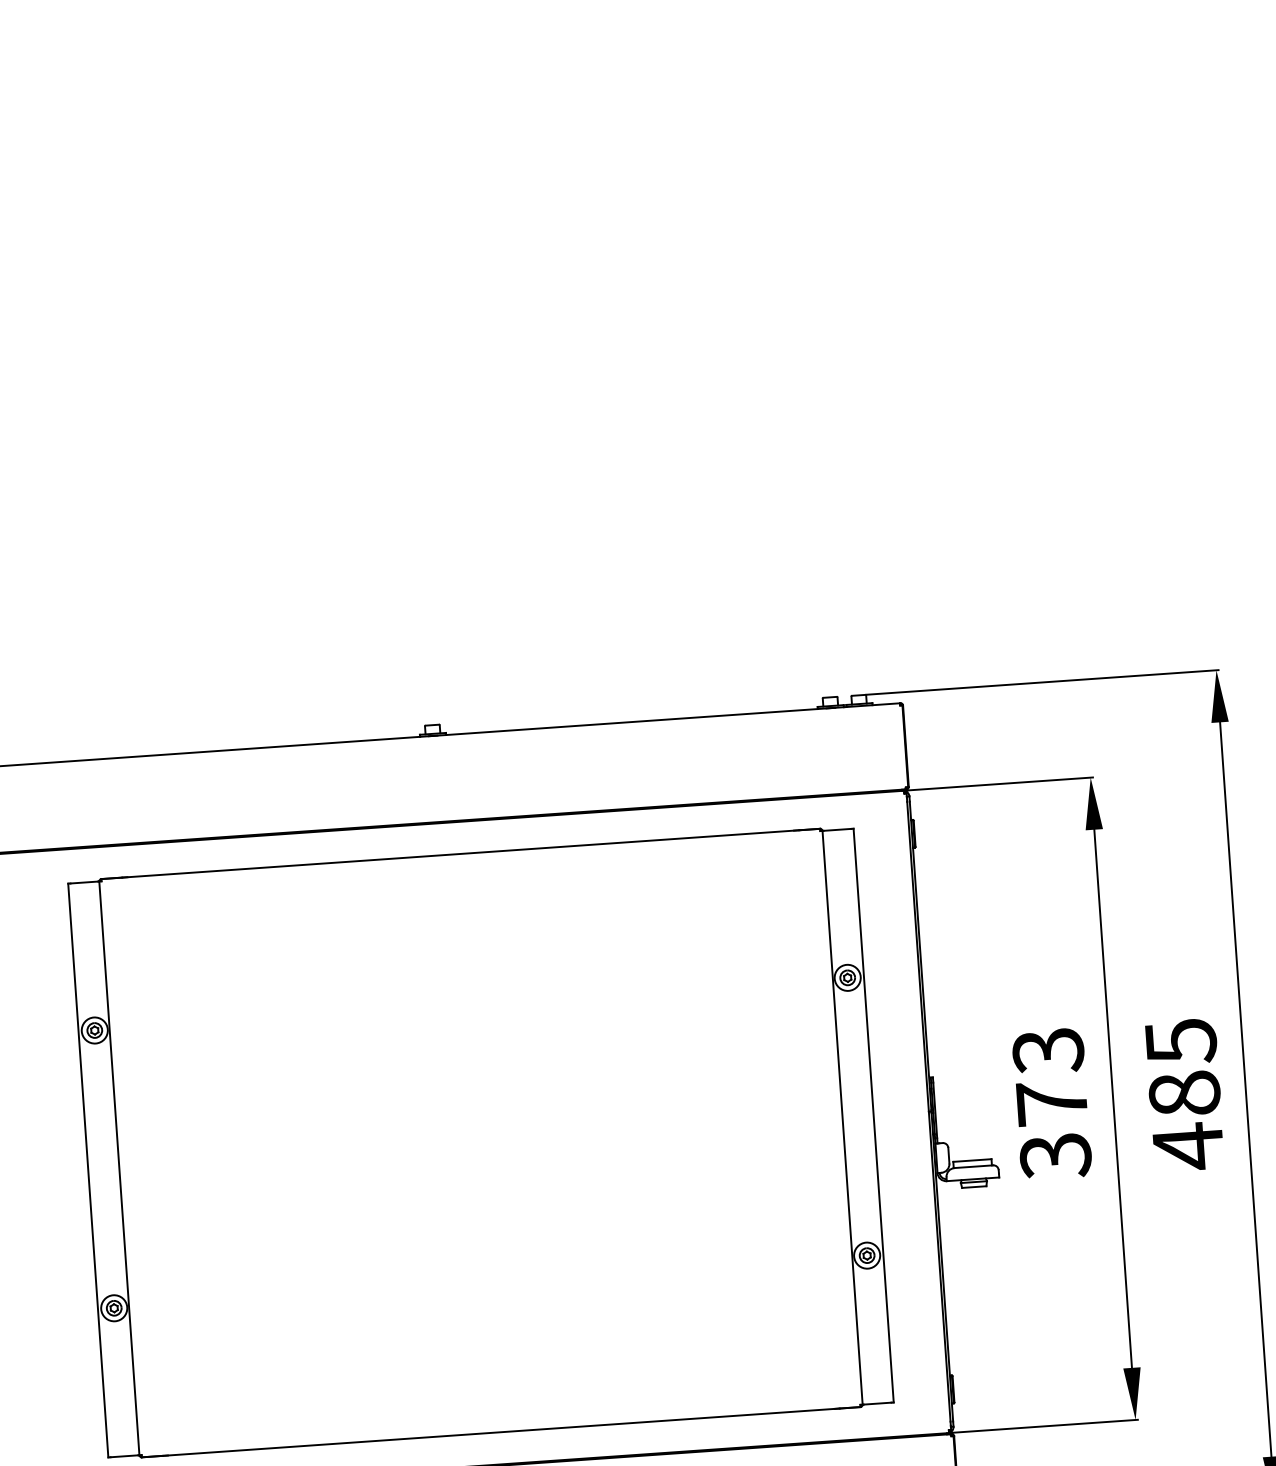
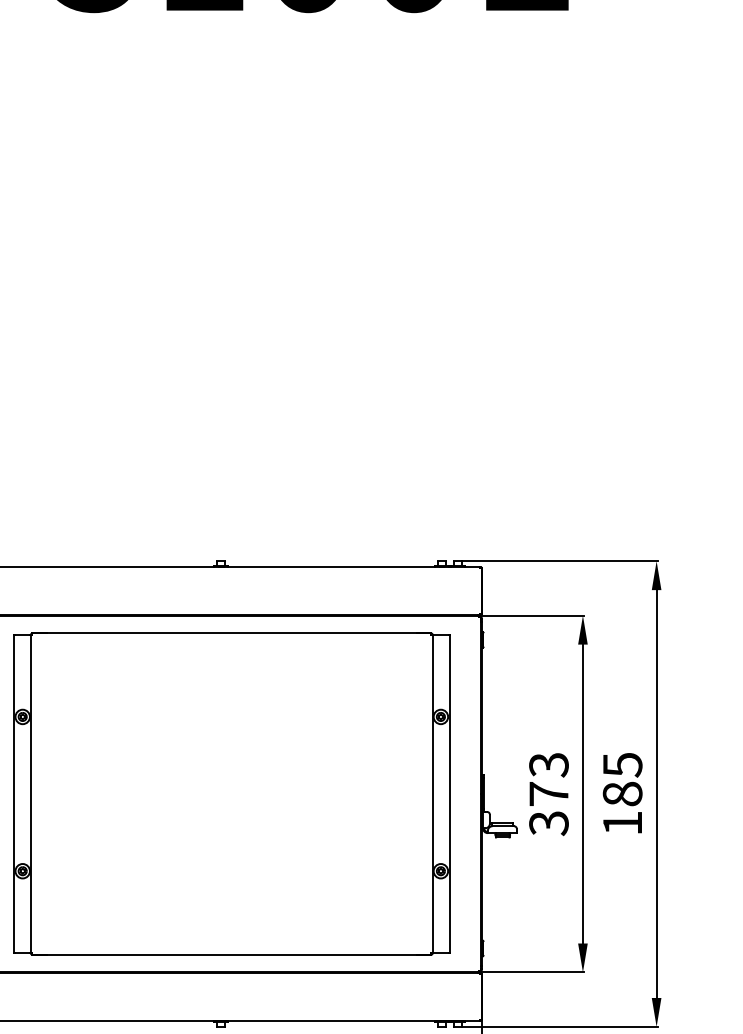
text: (1188, 1146) -> (622, 823), 485 -> 185

